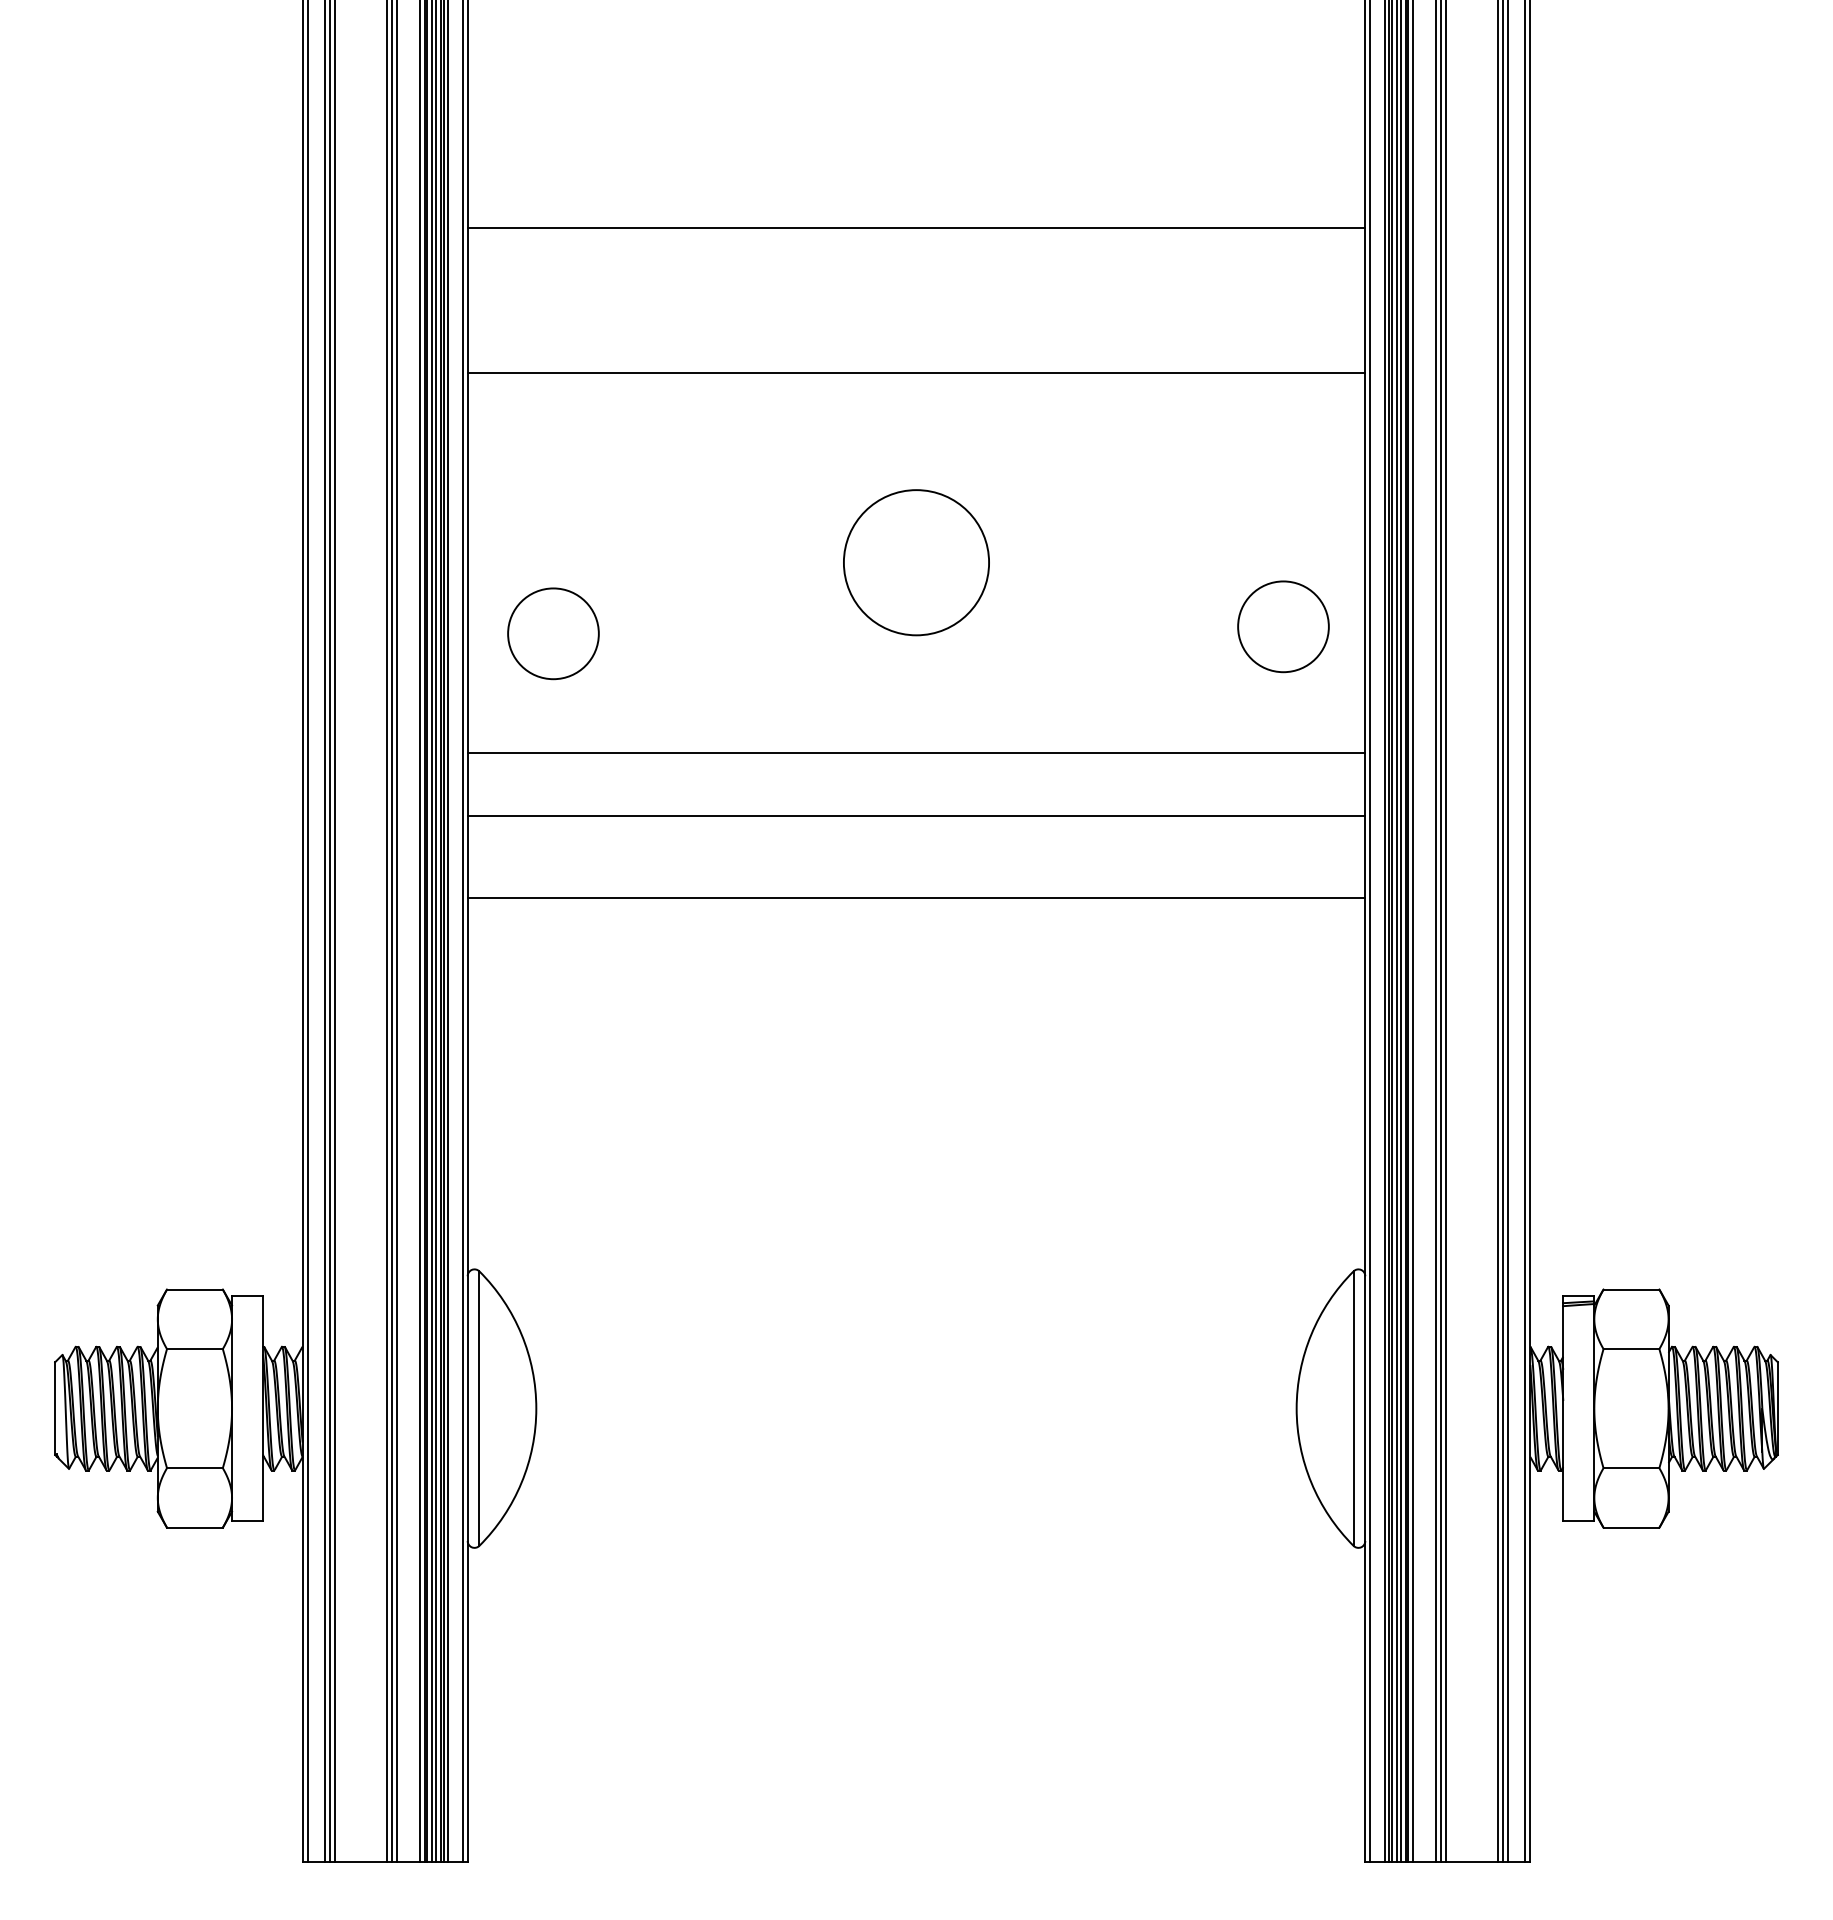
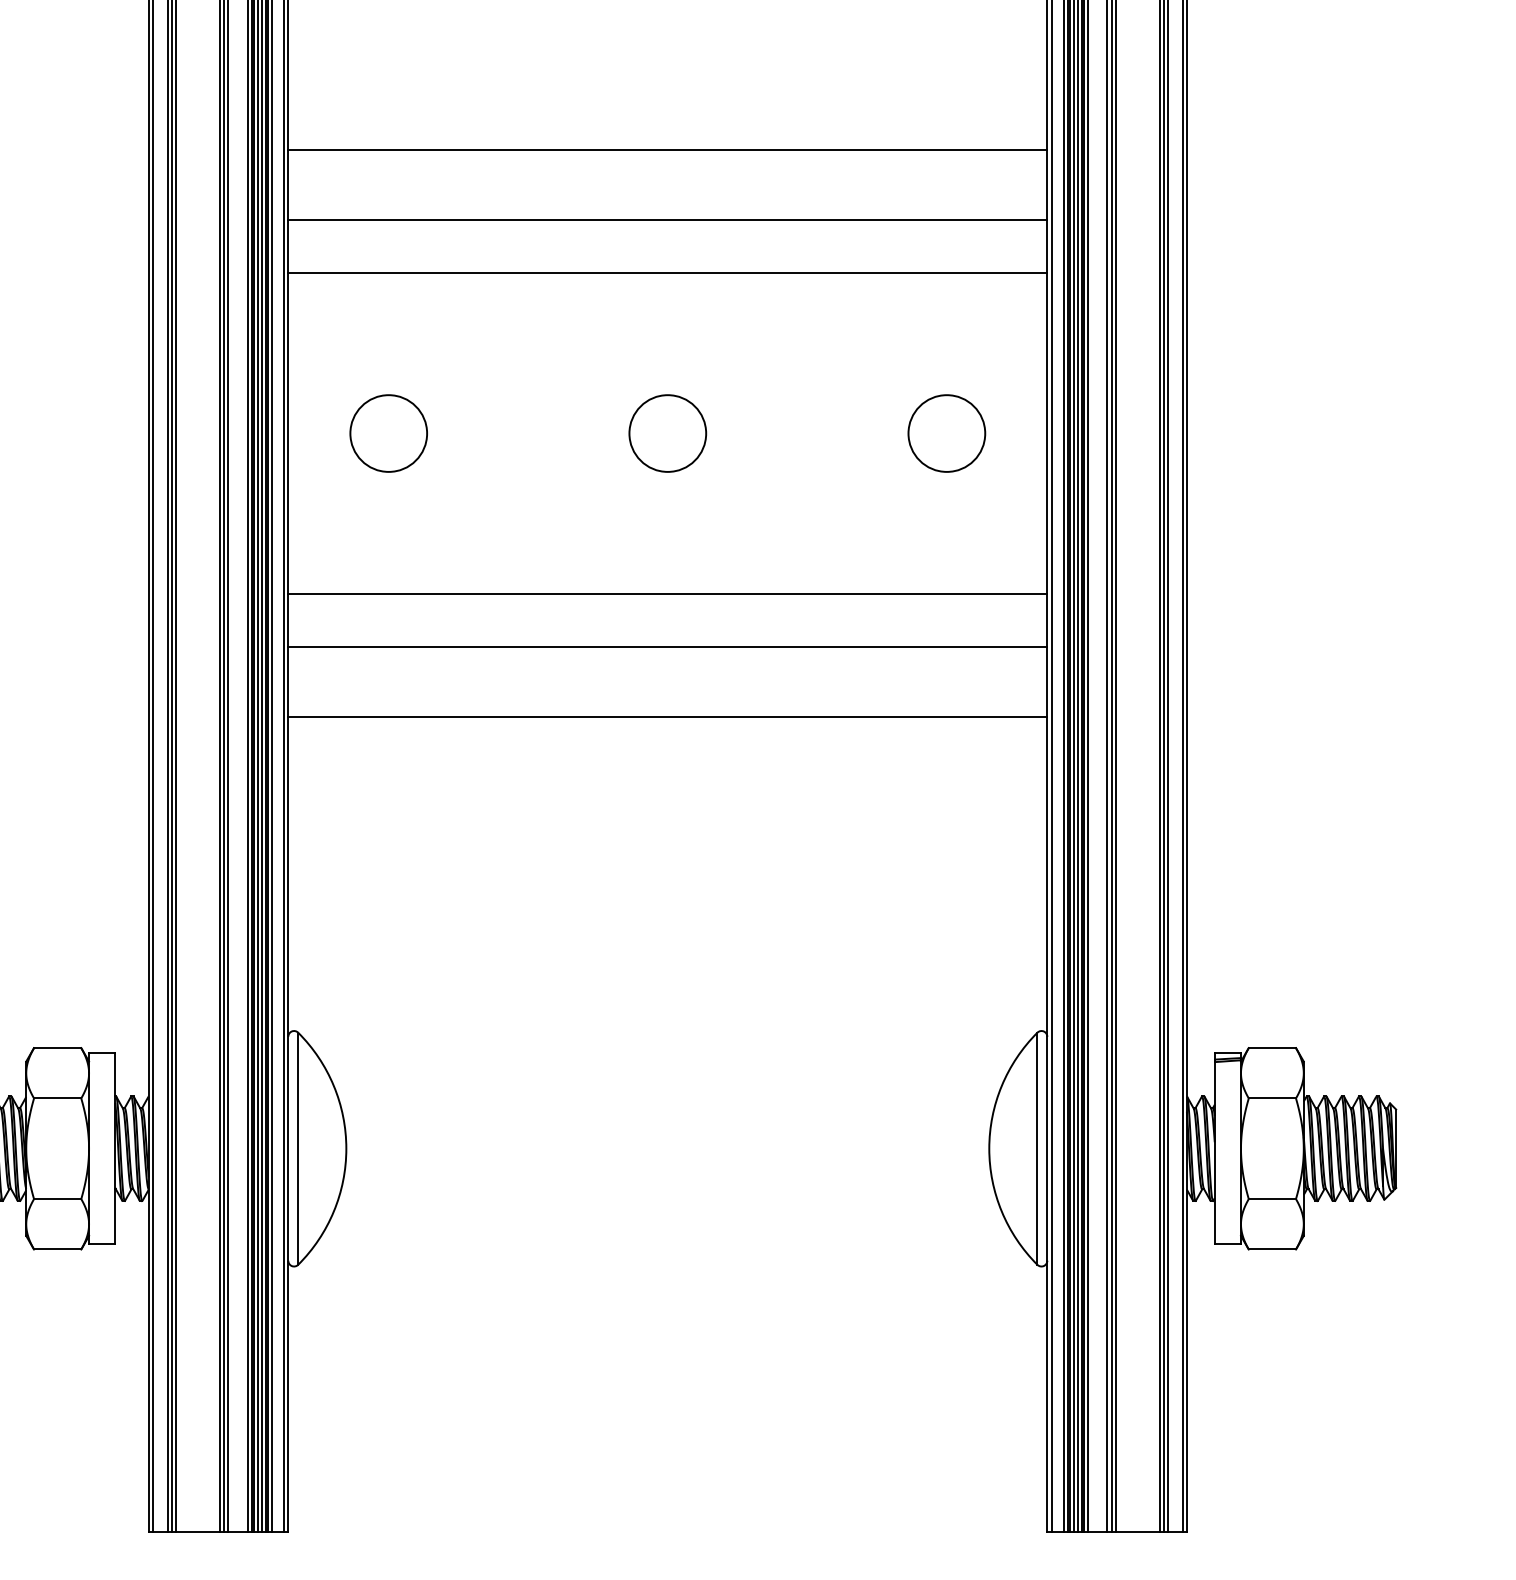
line: (916, 310) -> (667, 220), added
circle: (916, 562) -> (667, 433), size x0.62
circle: (1283, 626) -> (946, 433), moved
circle: (553, 633) -> (388, 433), moved

